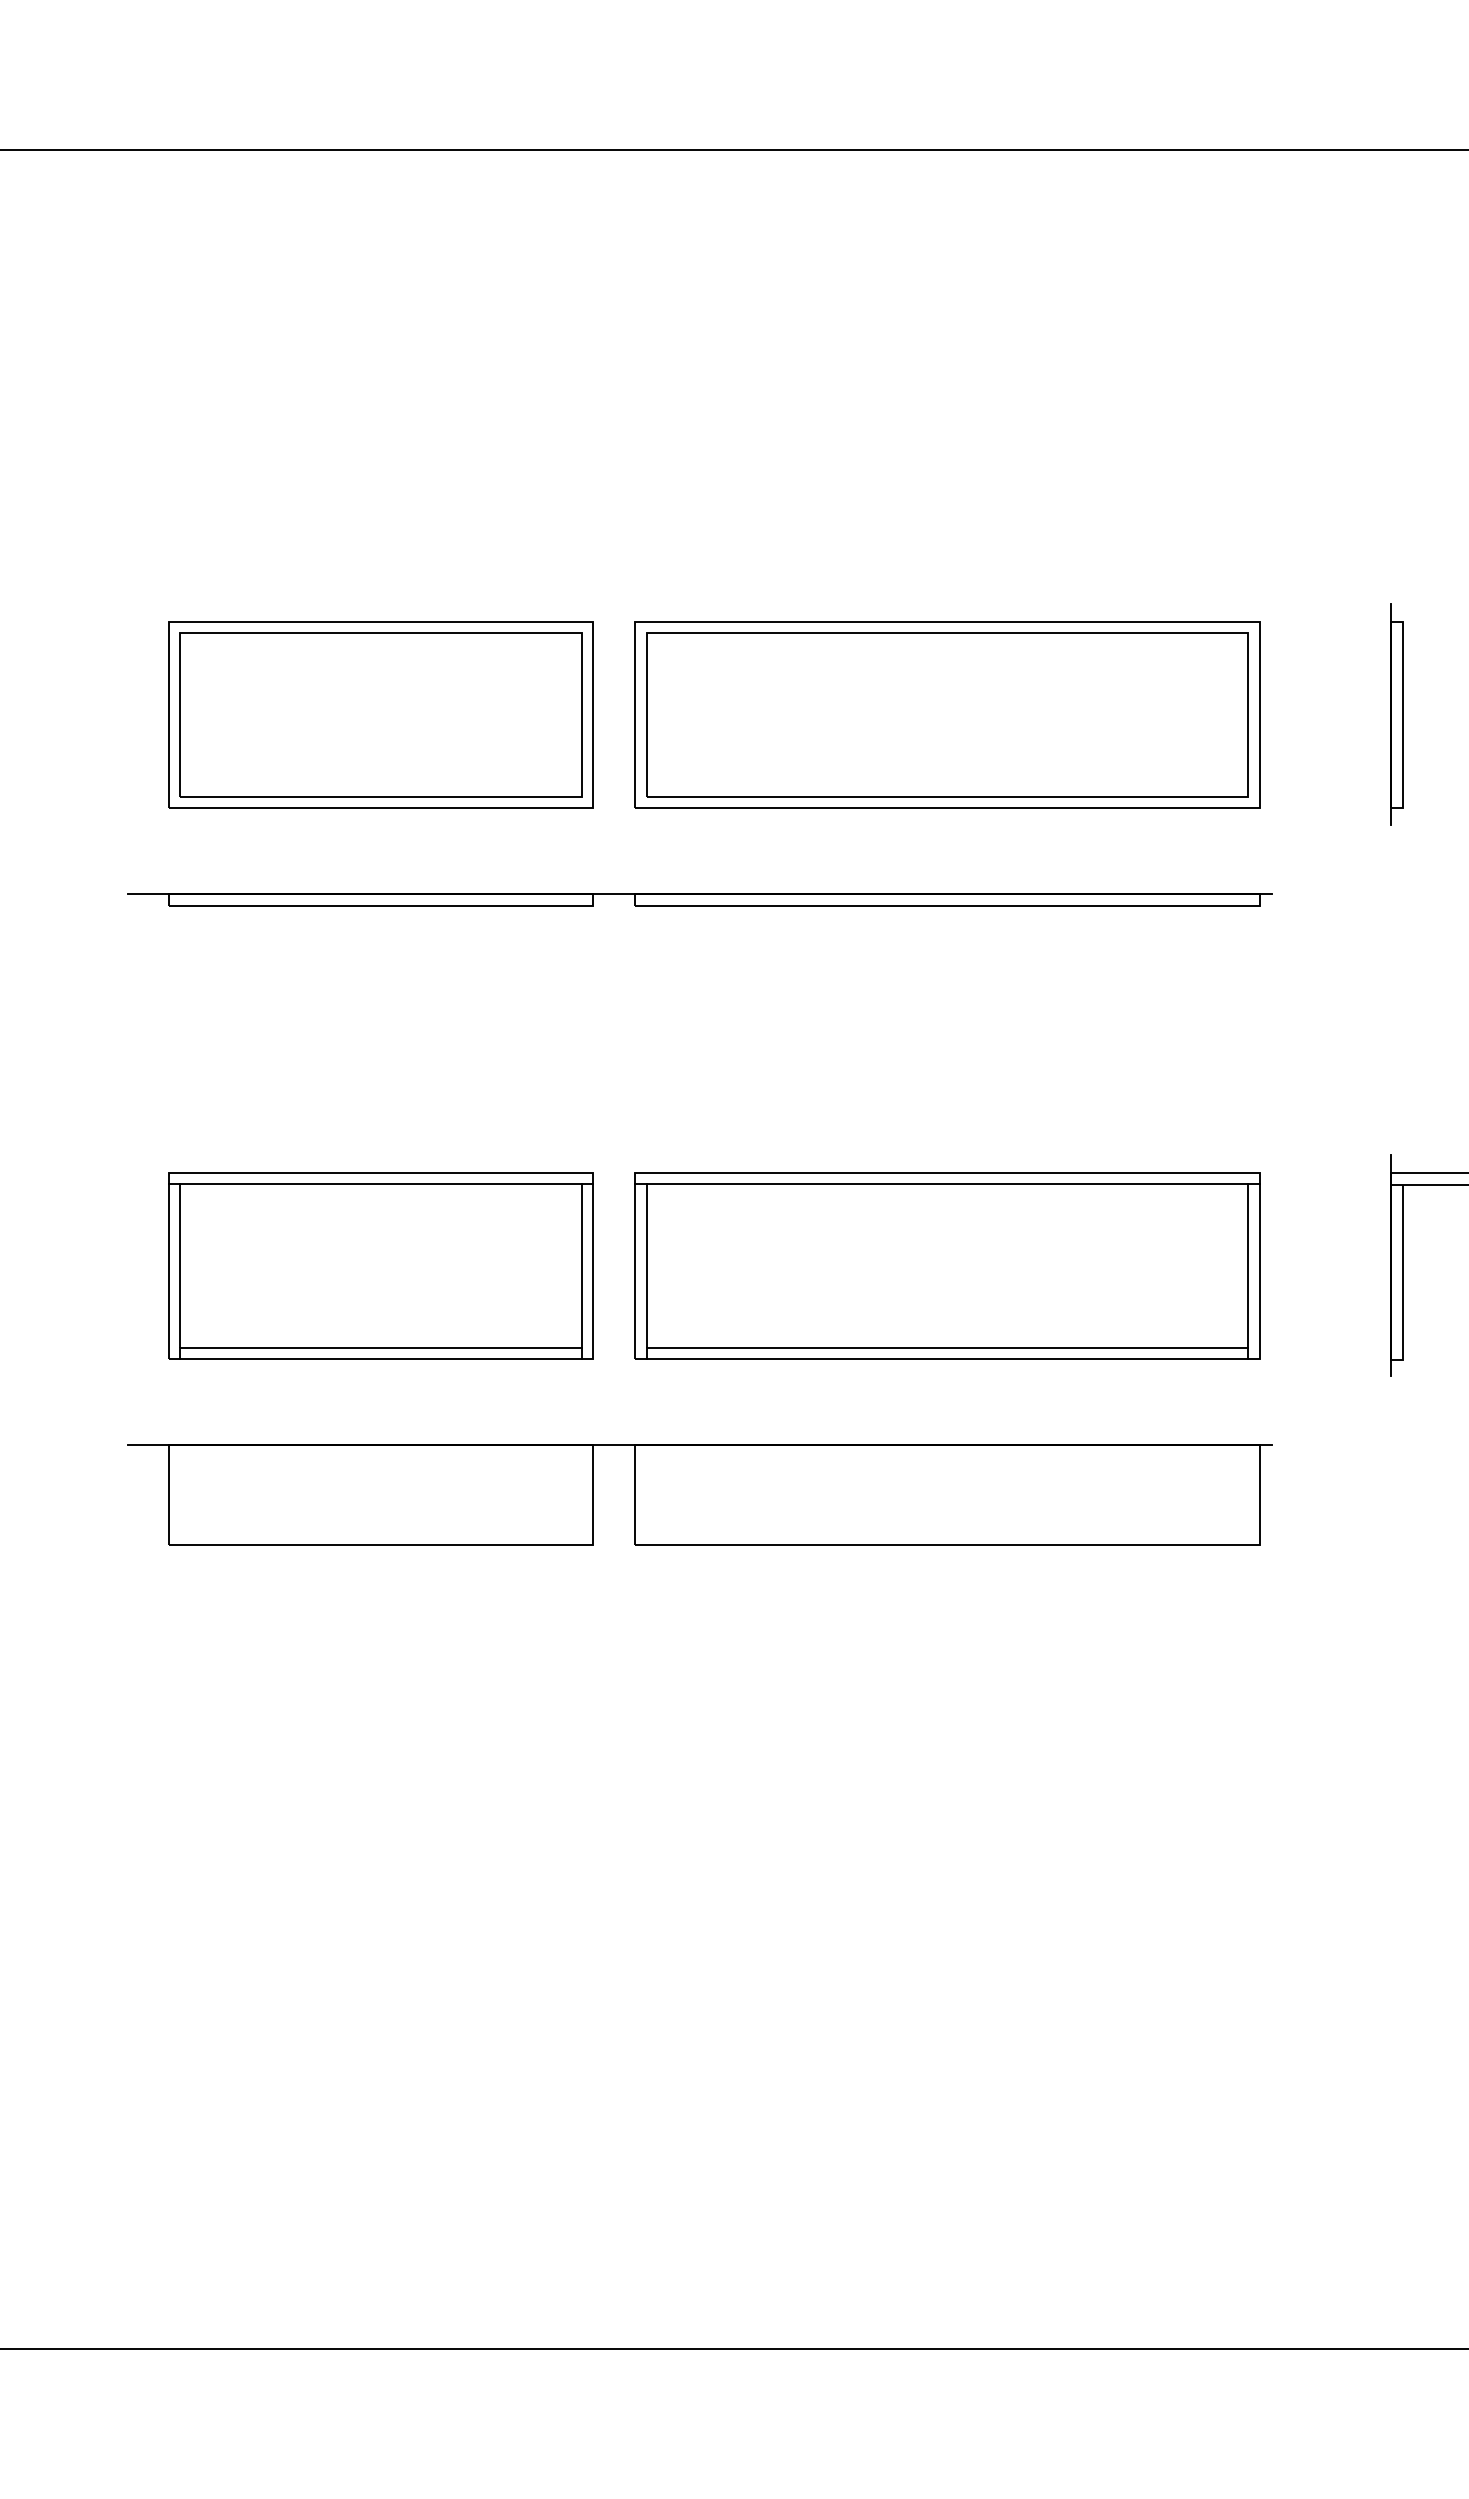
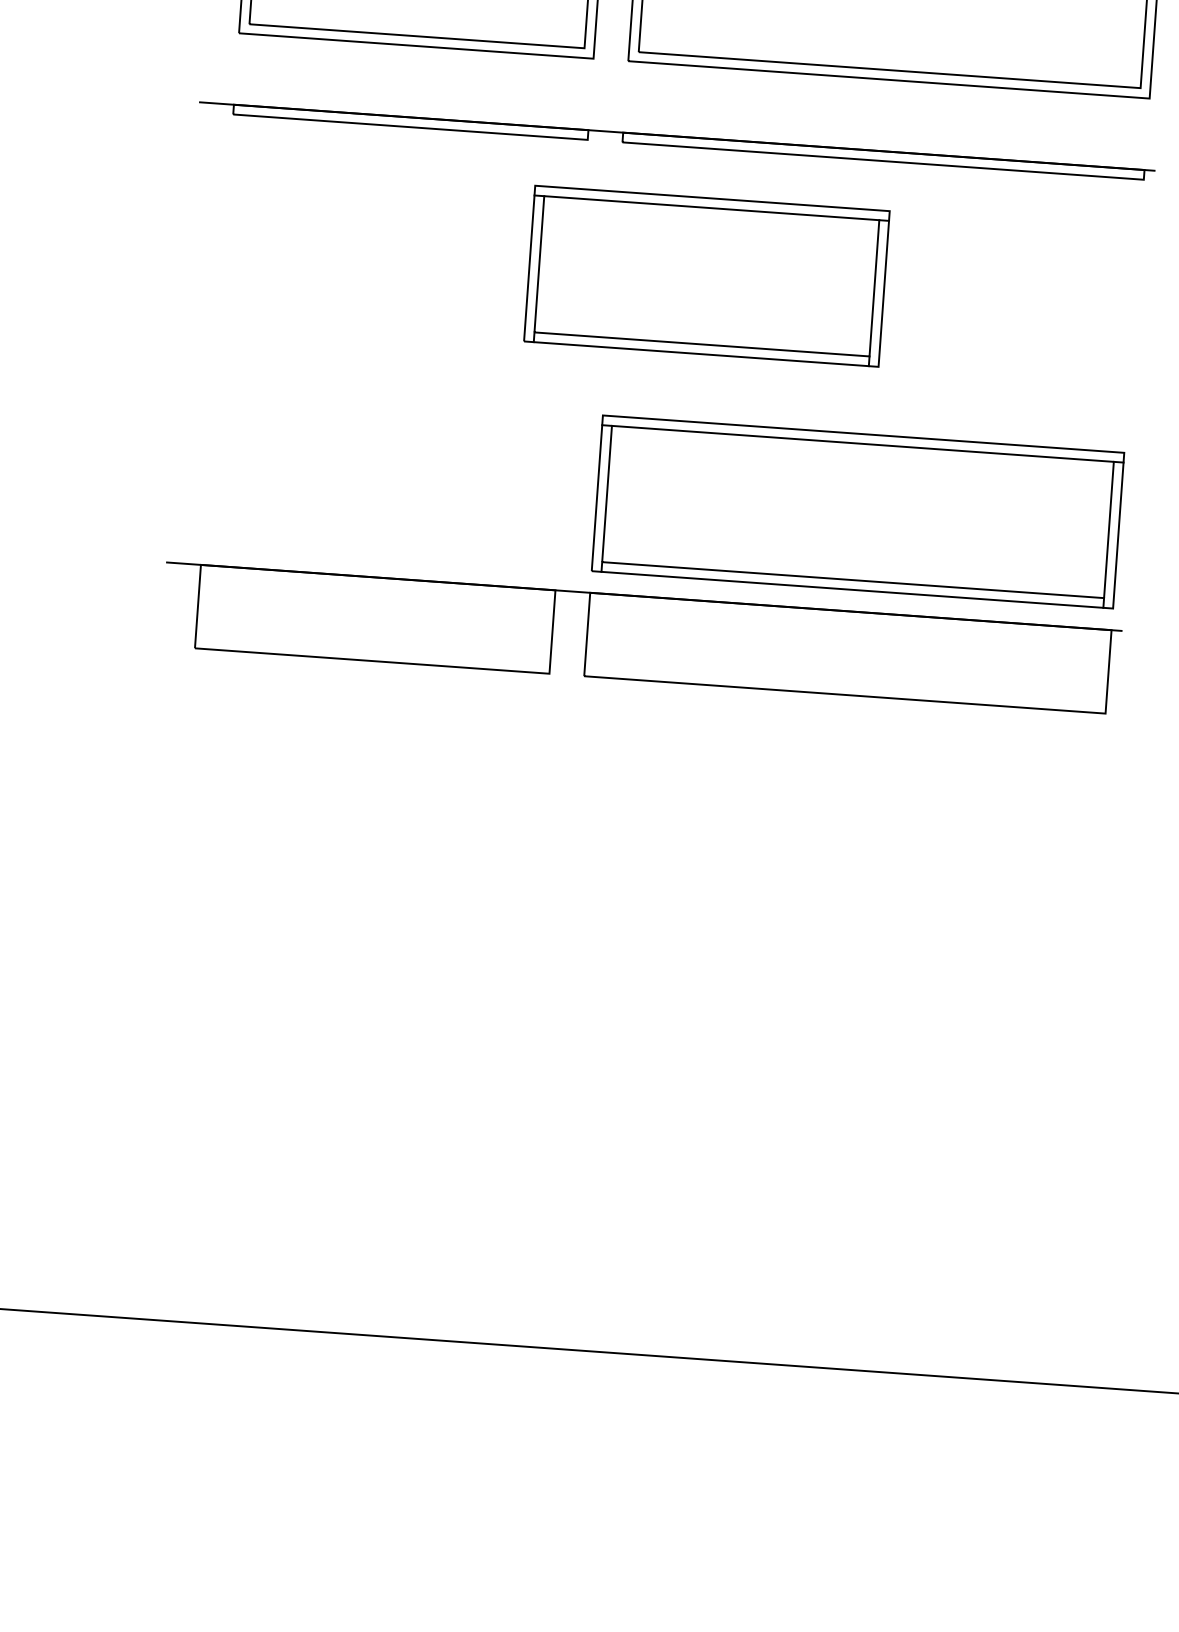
part: (380, 1265) -> (706, 275), moved
part: (947, 1265) -> (858, 511), moved

